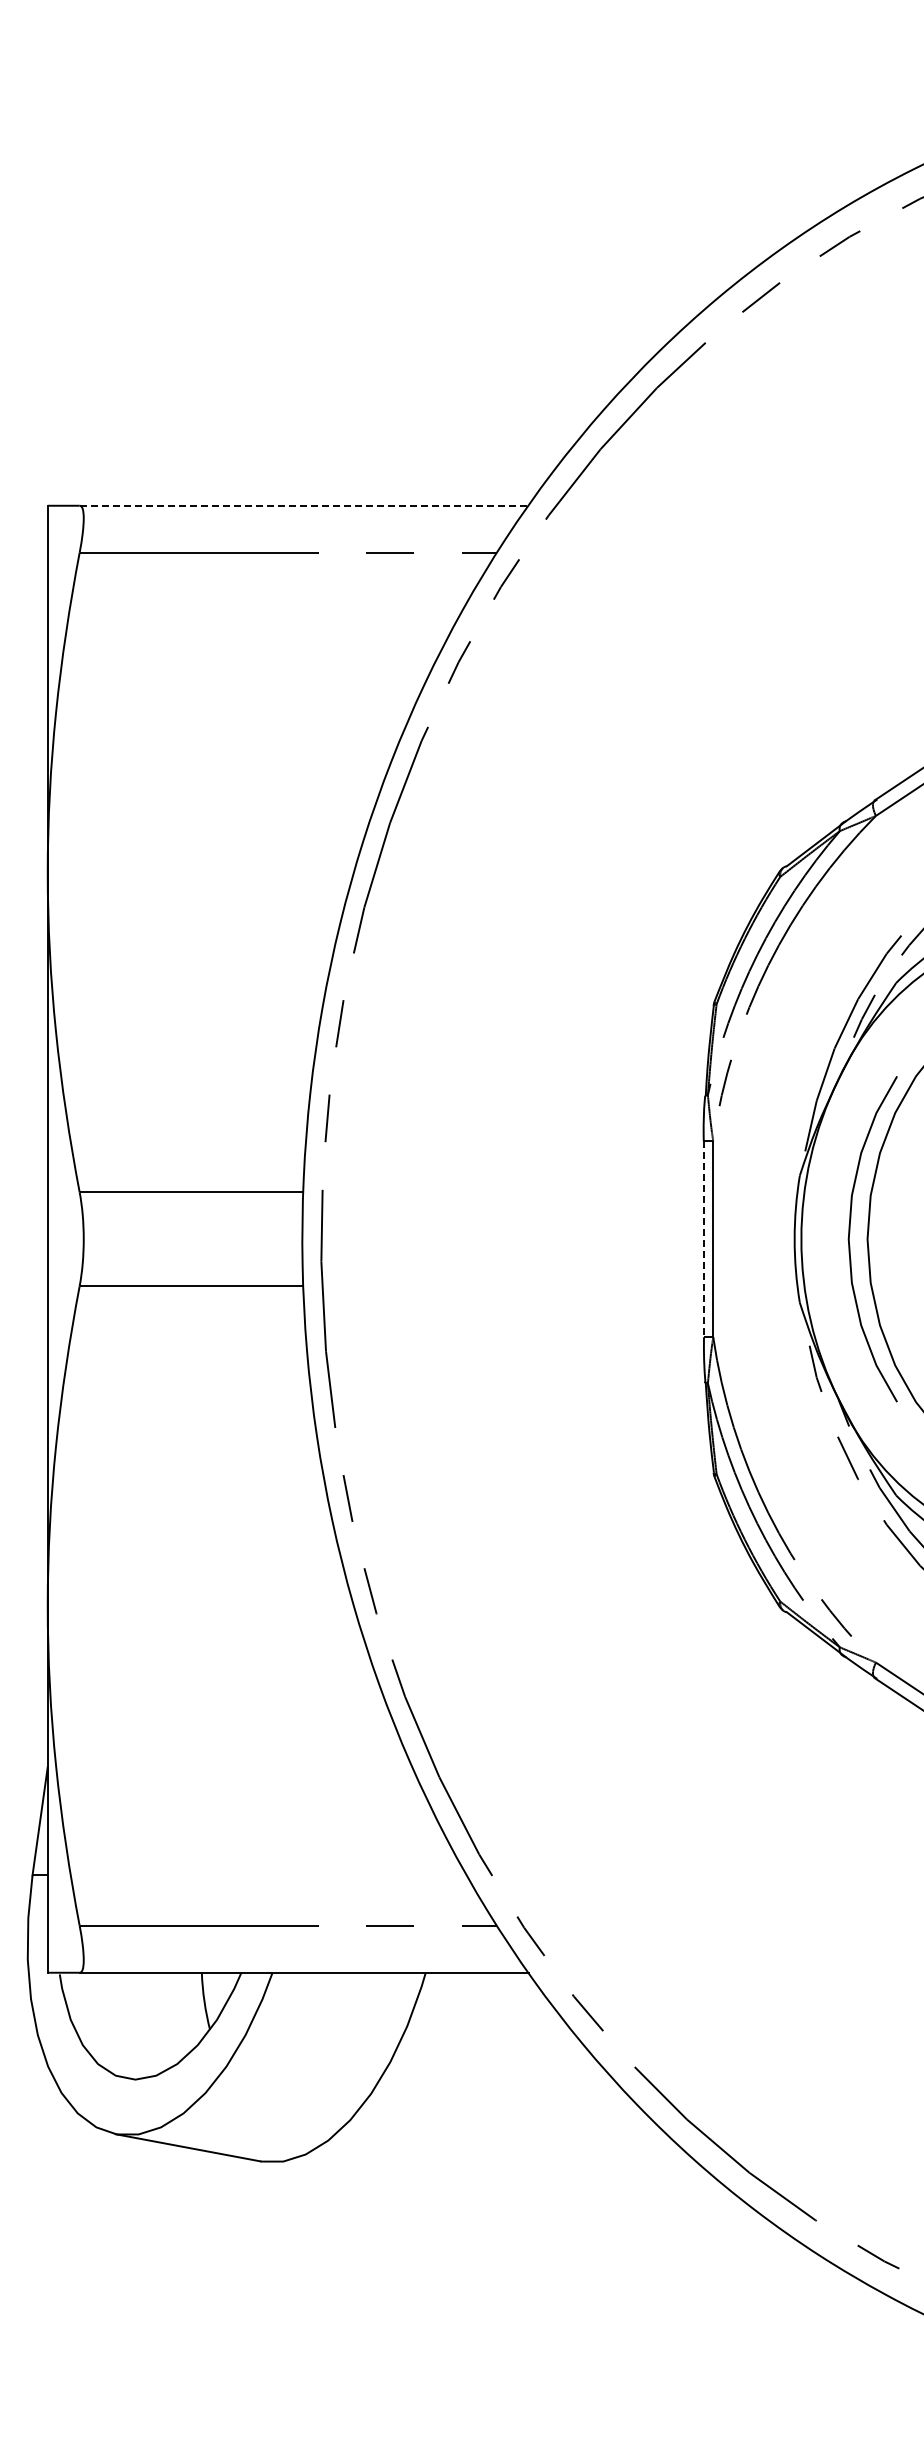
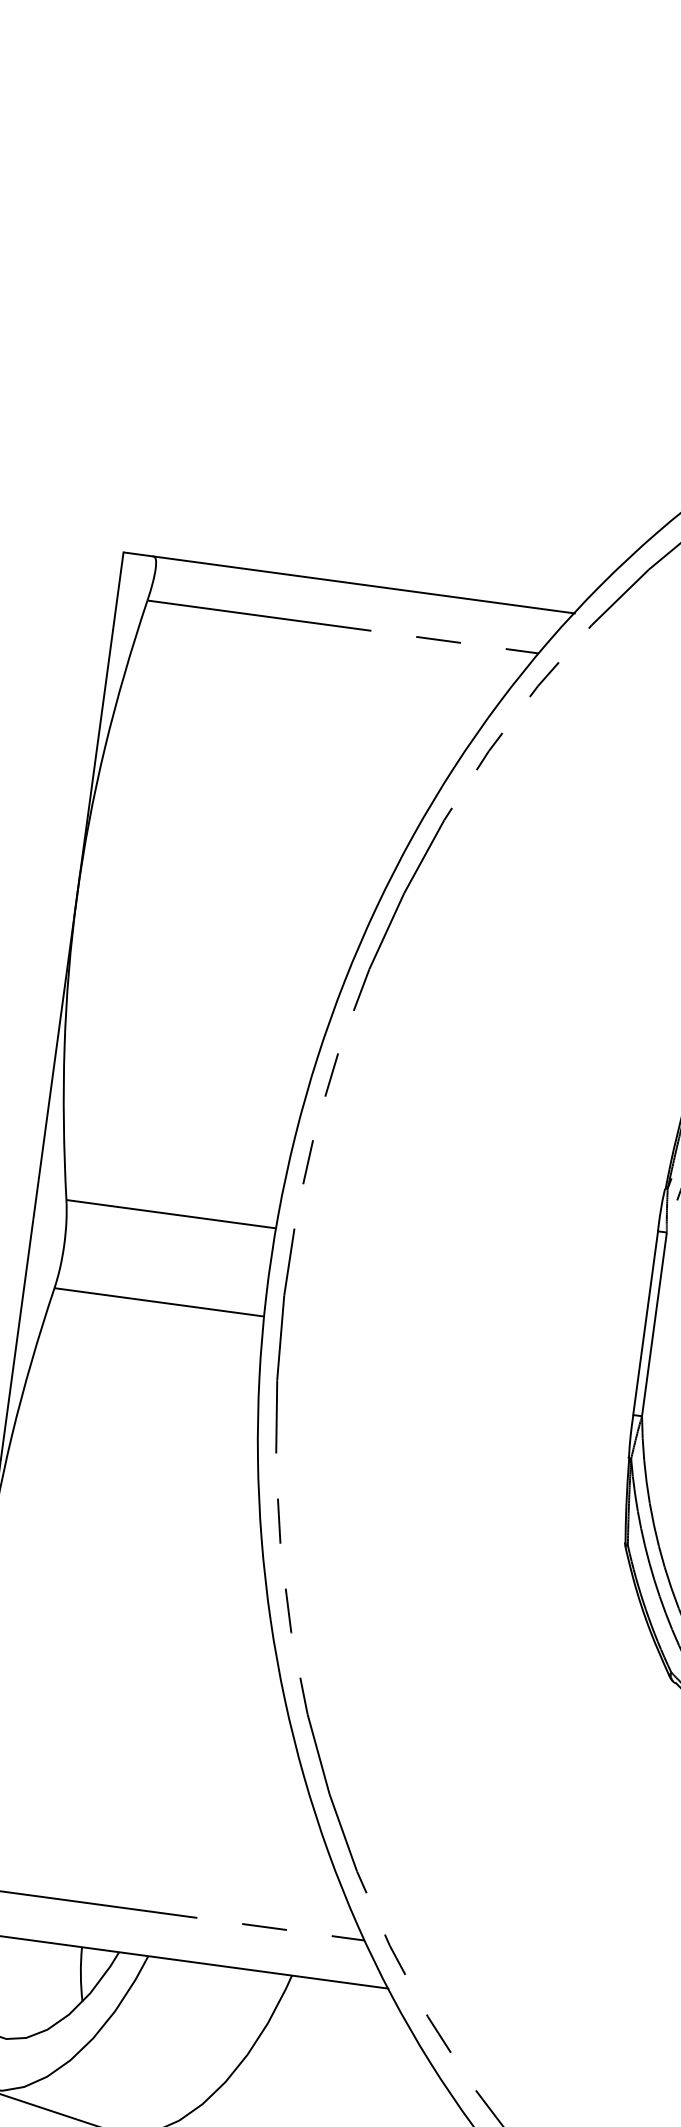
line: (304, 505) -> (364, 584), dashed -> solid
line: (703, 1239) -> (645, 1323), dashed -> solid

